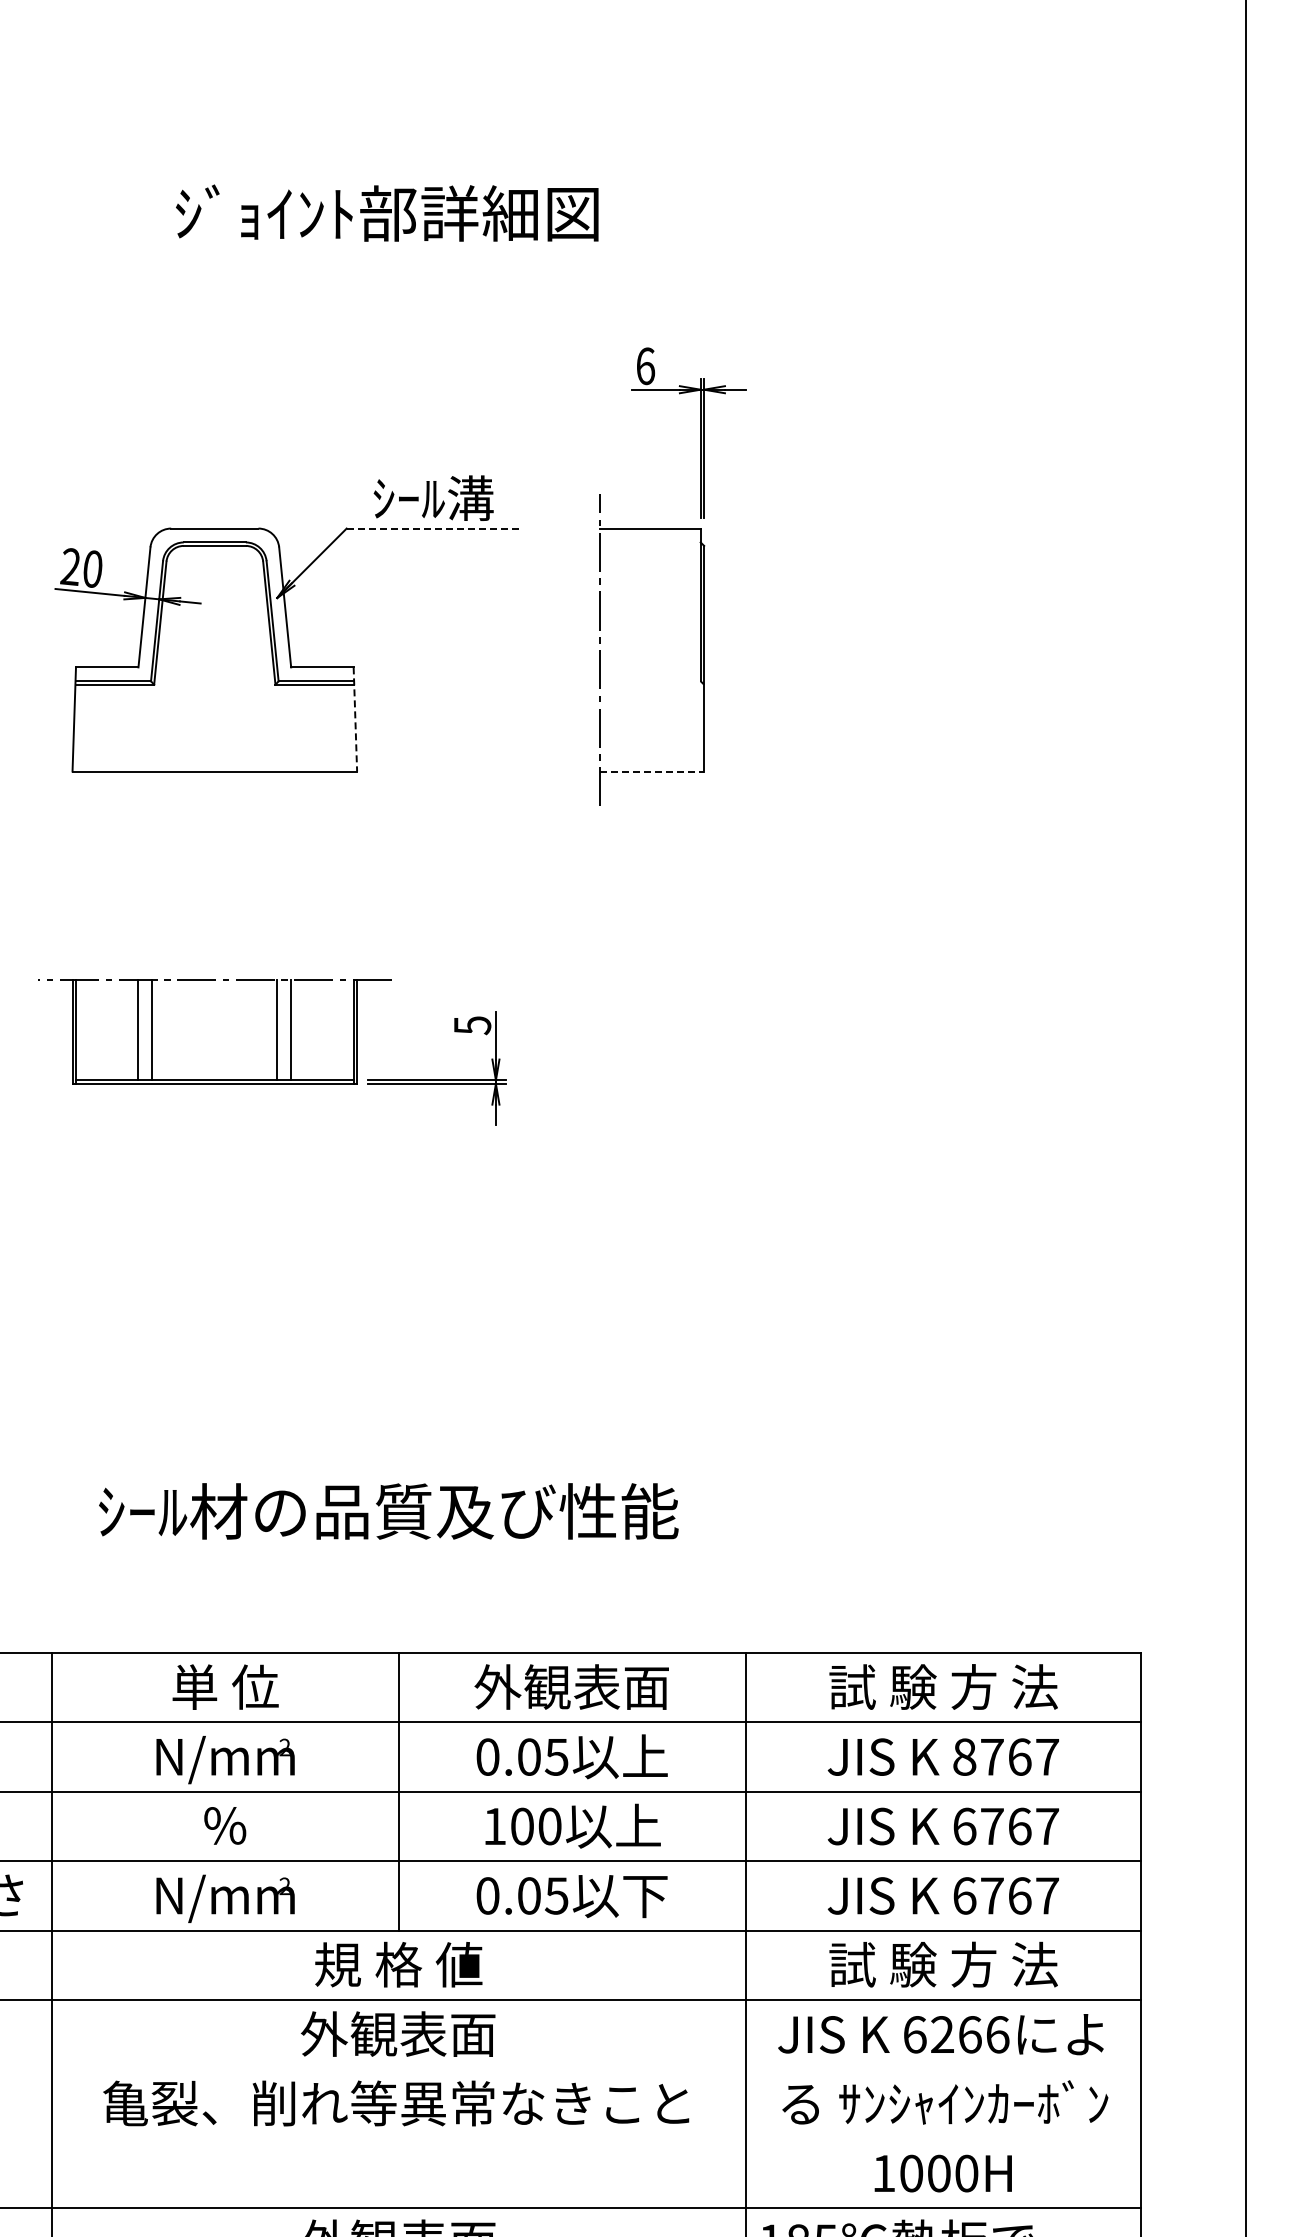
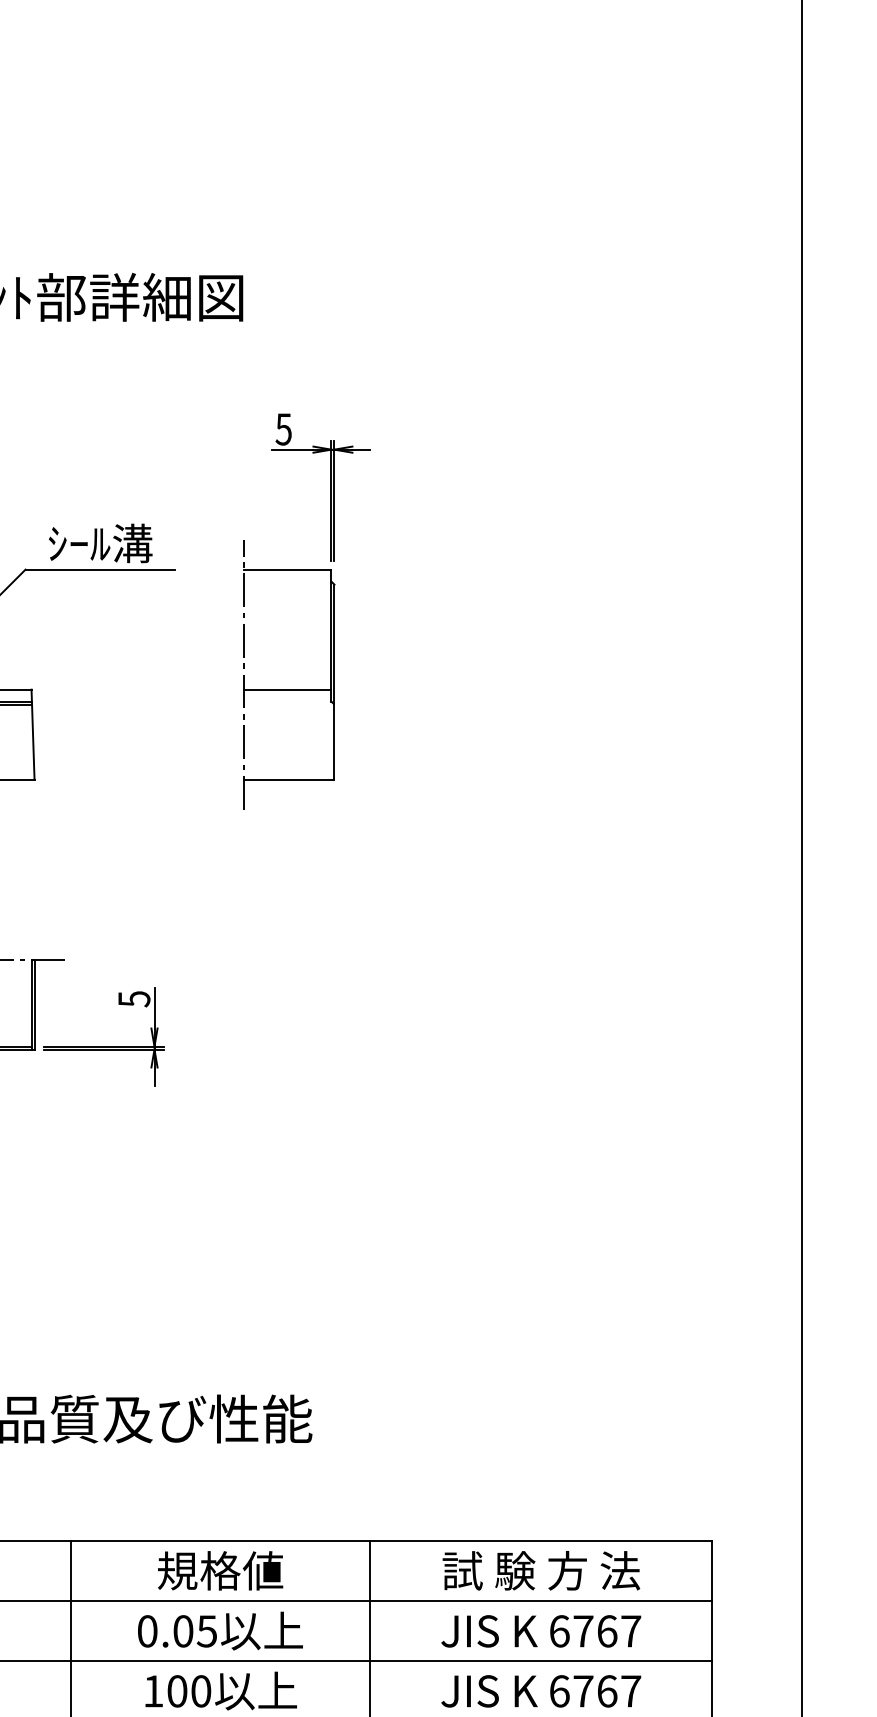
text: (645, 366) -> (283, 429), 6 -> 5
line: (433, 528) -> (100, 569), dashed -> solid
line: (650, 667) -> (288, 689), added
line: (355, 719) -> (33, 734), dashed -> solid
line: (652, 771) -> (289, 779), dashed -> solid
text: (571, 1686) -> (219, 1570), 外観表面 -> 規格値
text: (964, 1756) -> (559, 1630), 8767 -> 6767

